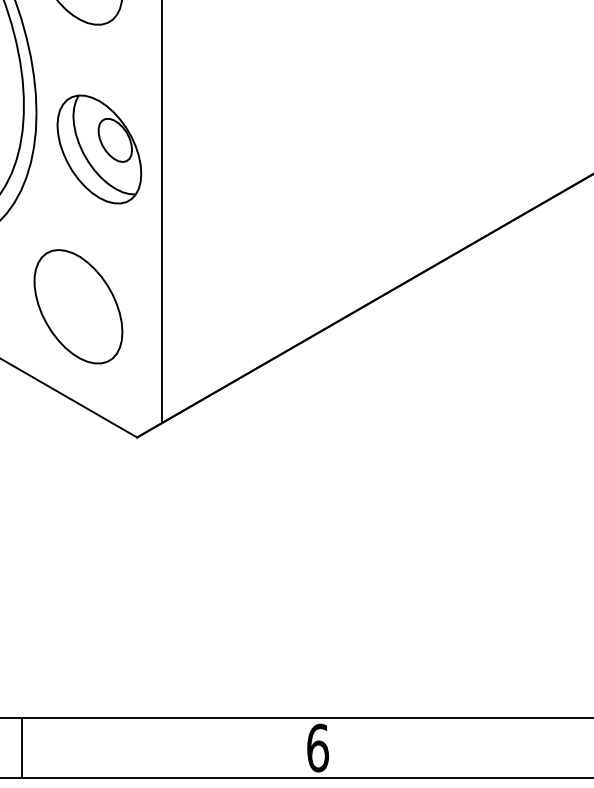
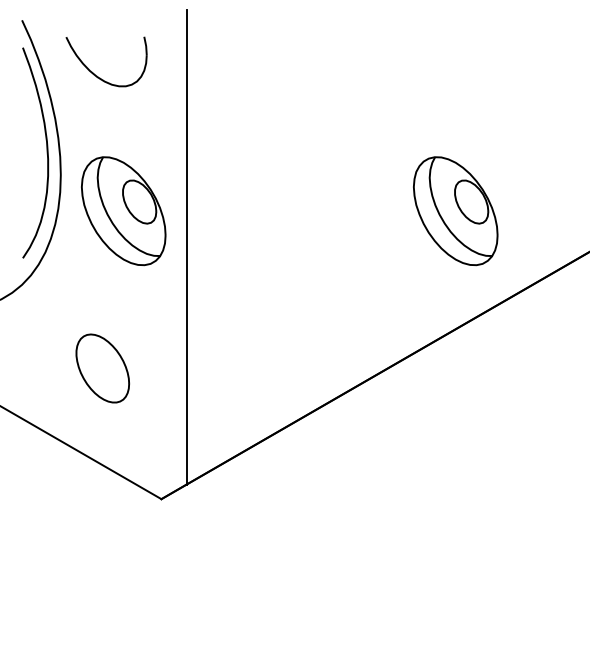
part: (431, 149) -> (455, 211), added
part: (78, 306) -> (102, 368), size x0.6

